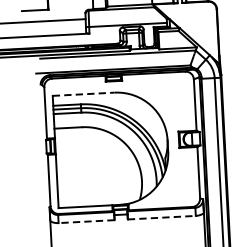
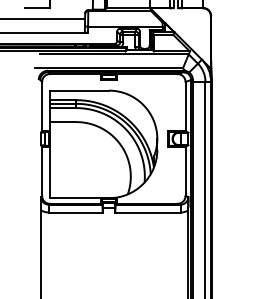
line: (83, 94) -> (79, 90), dashed -> solid
line: (161, 217) -> (147, 212), dashed -> solid
line: (86, 221) -> (75, 212), dashed -> solid

